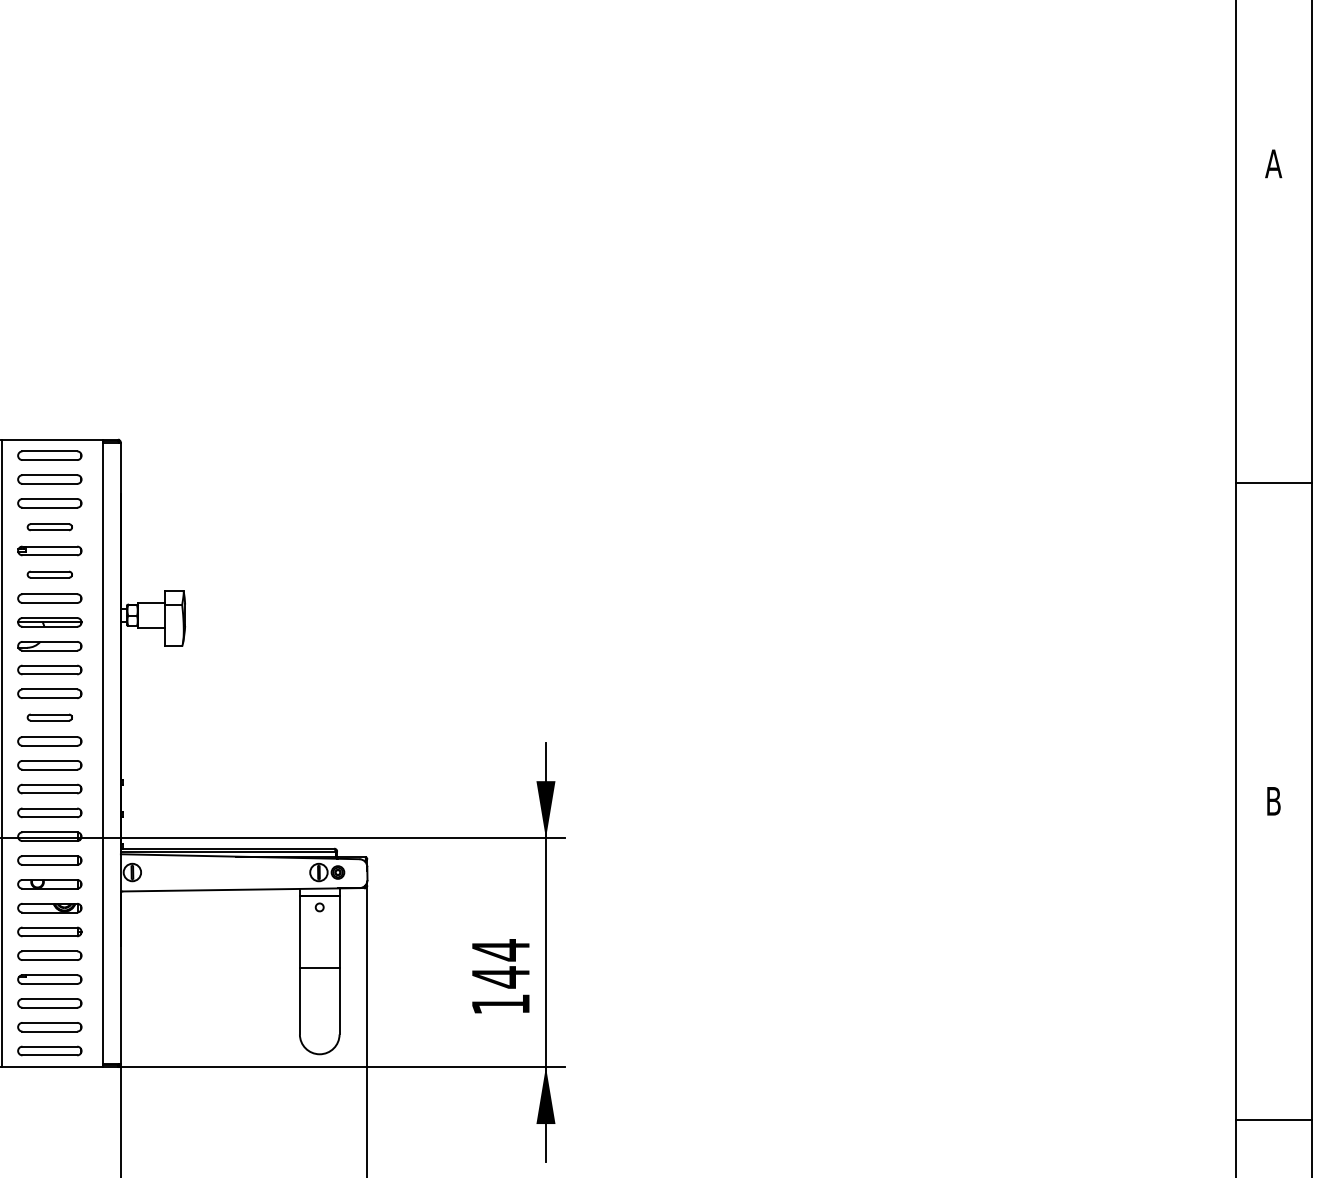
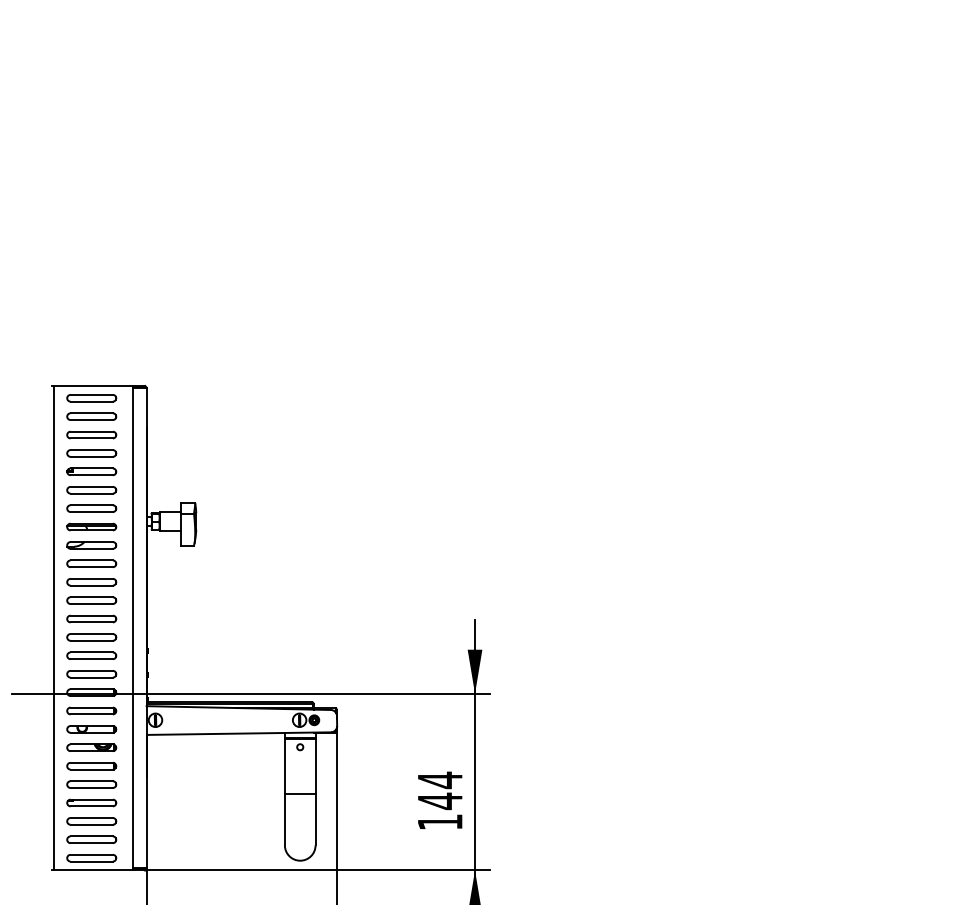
part: (49, 527) -> (91, 453), size x1.43
part: (49, 574) -> (91, 490), size x1.43
part: (49, 717) -> (91, 600), size x1.43

